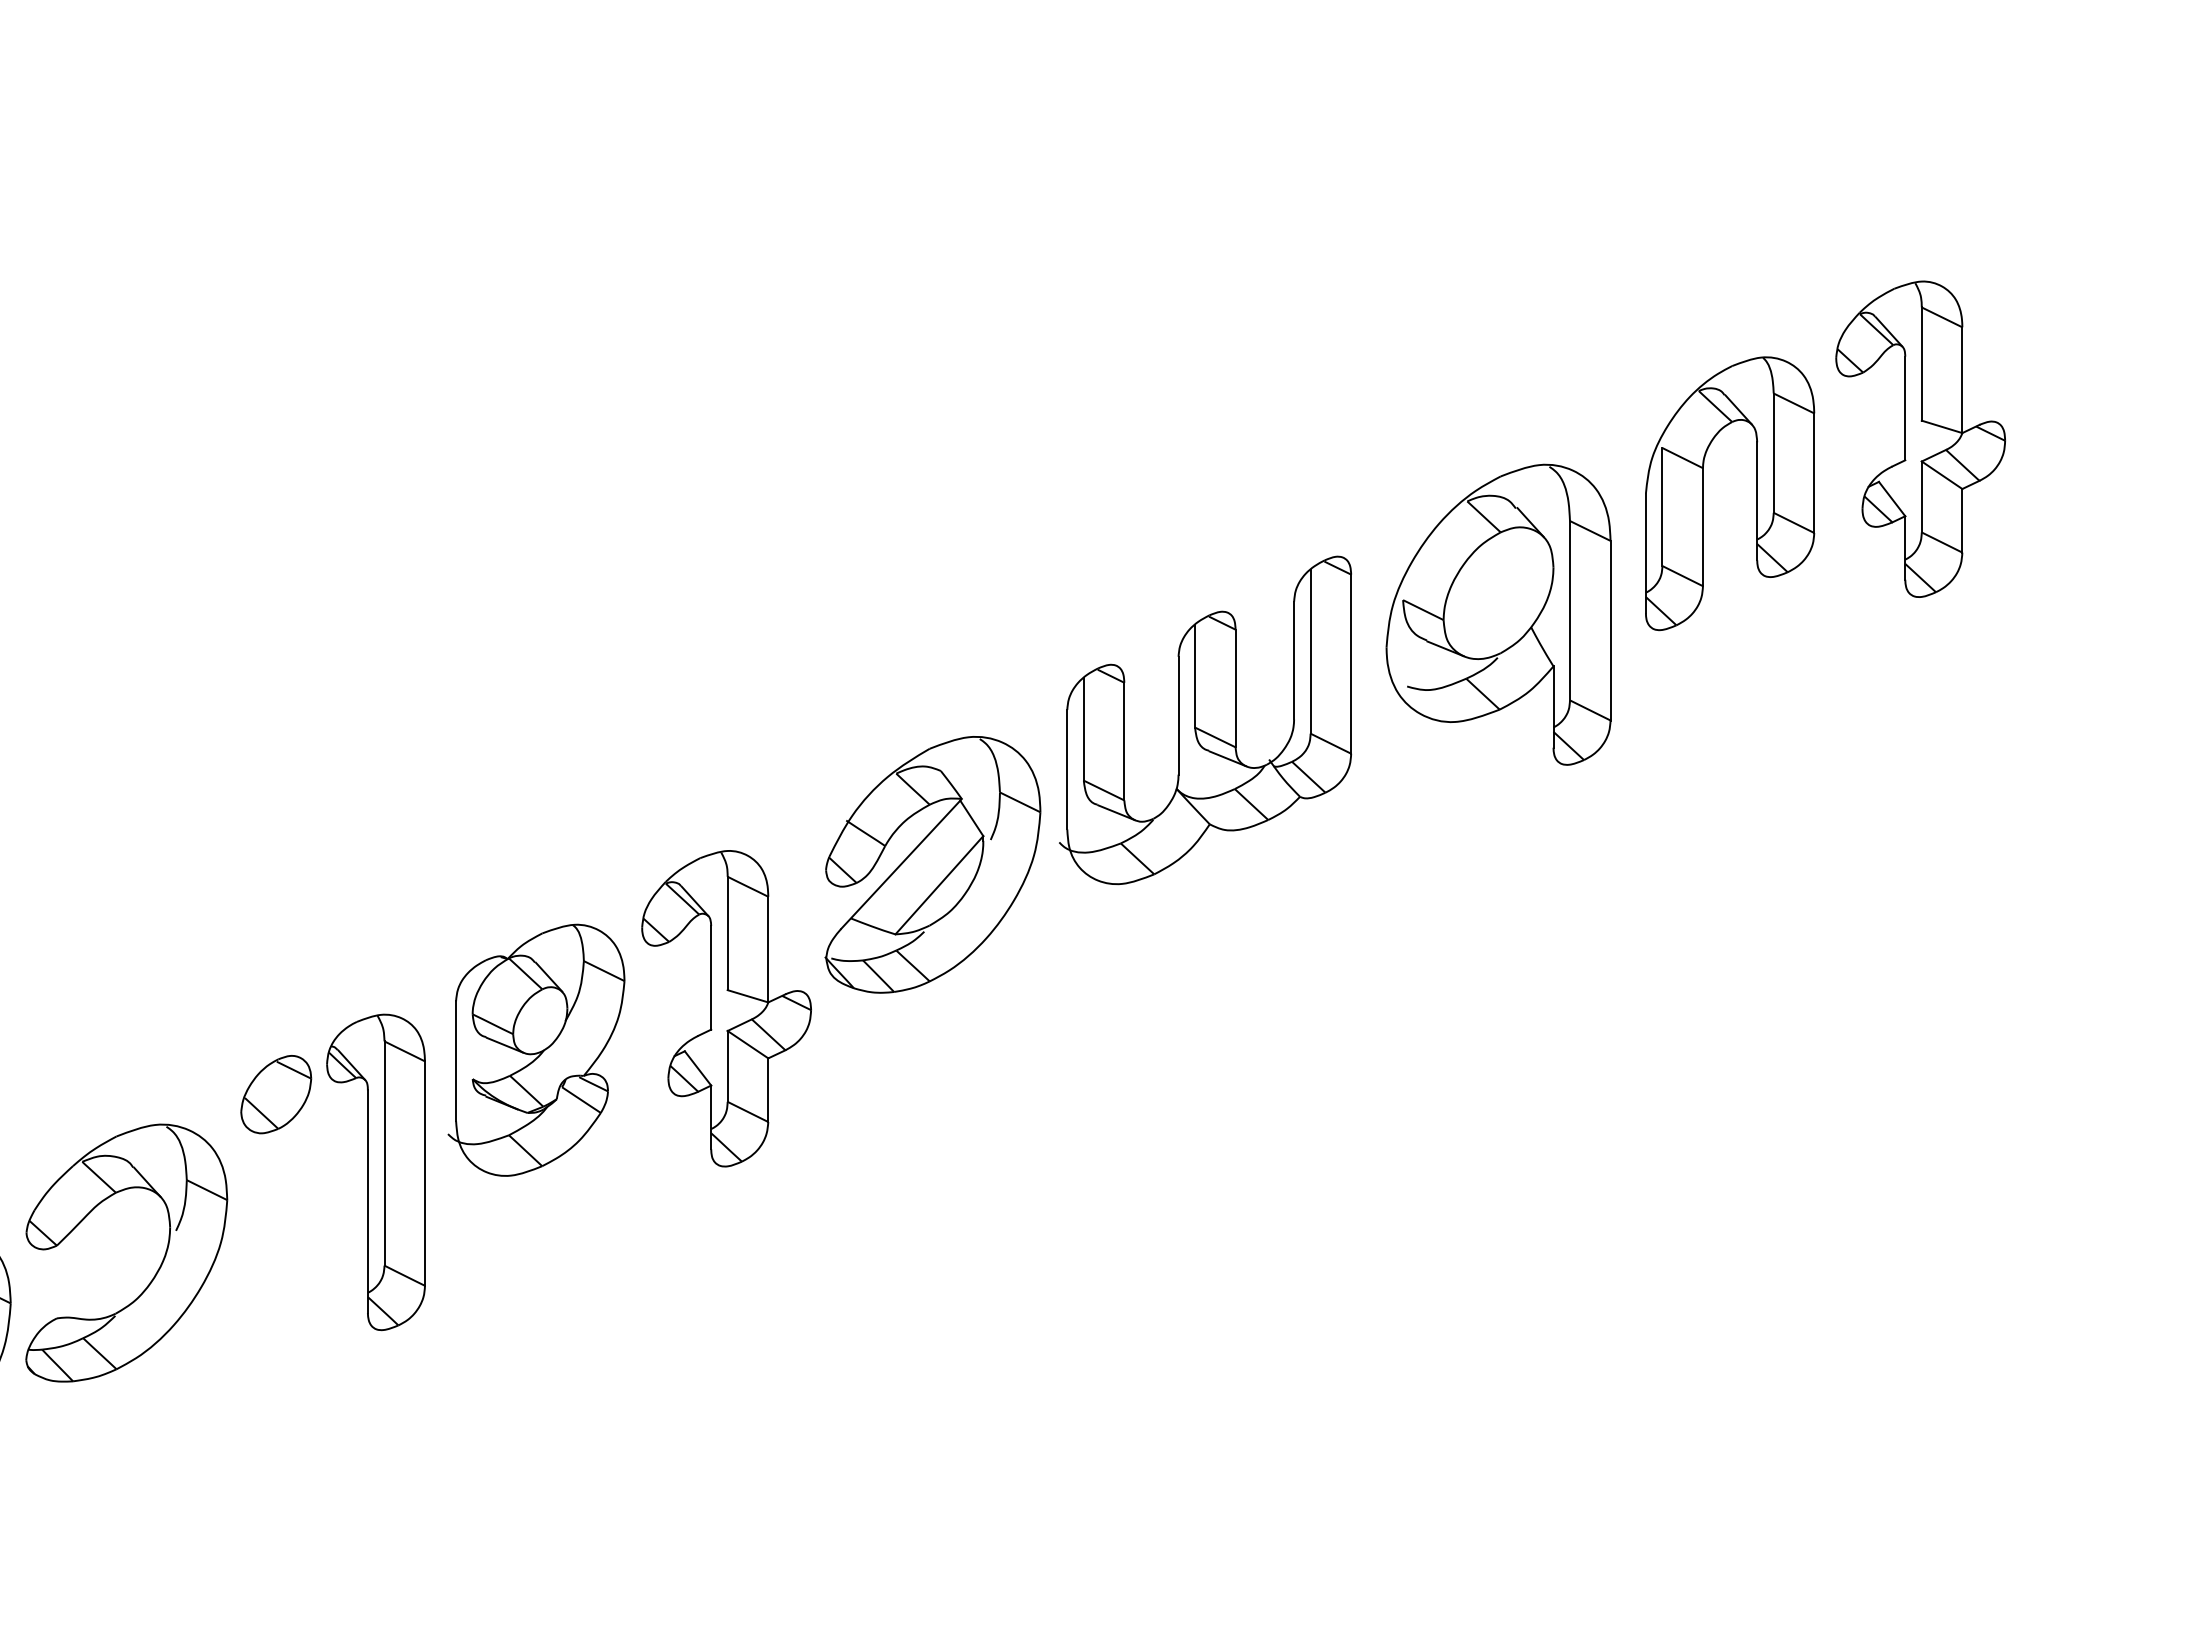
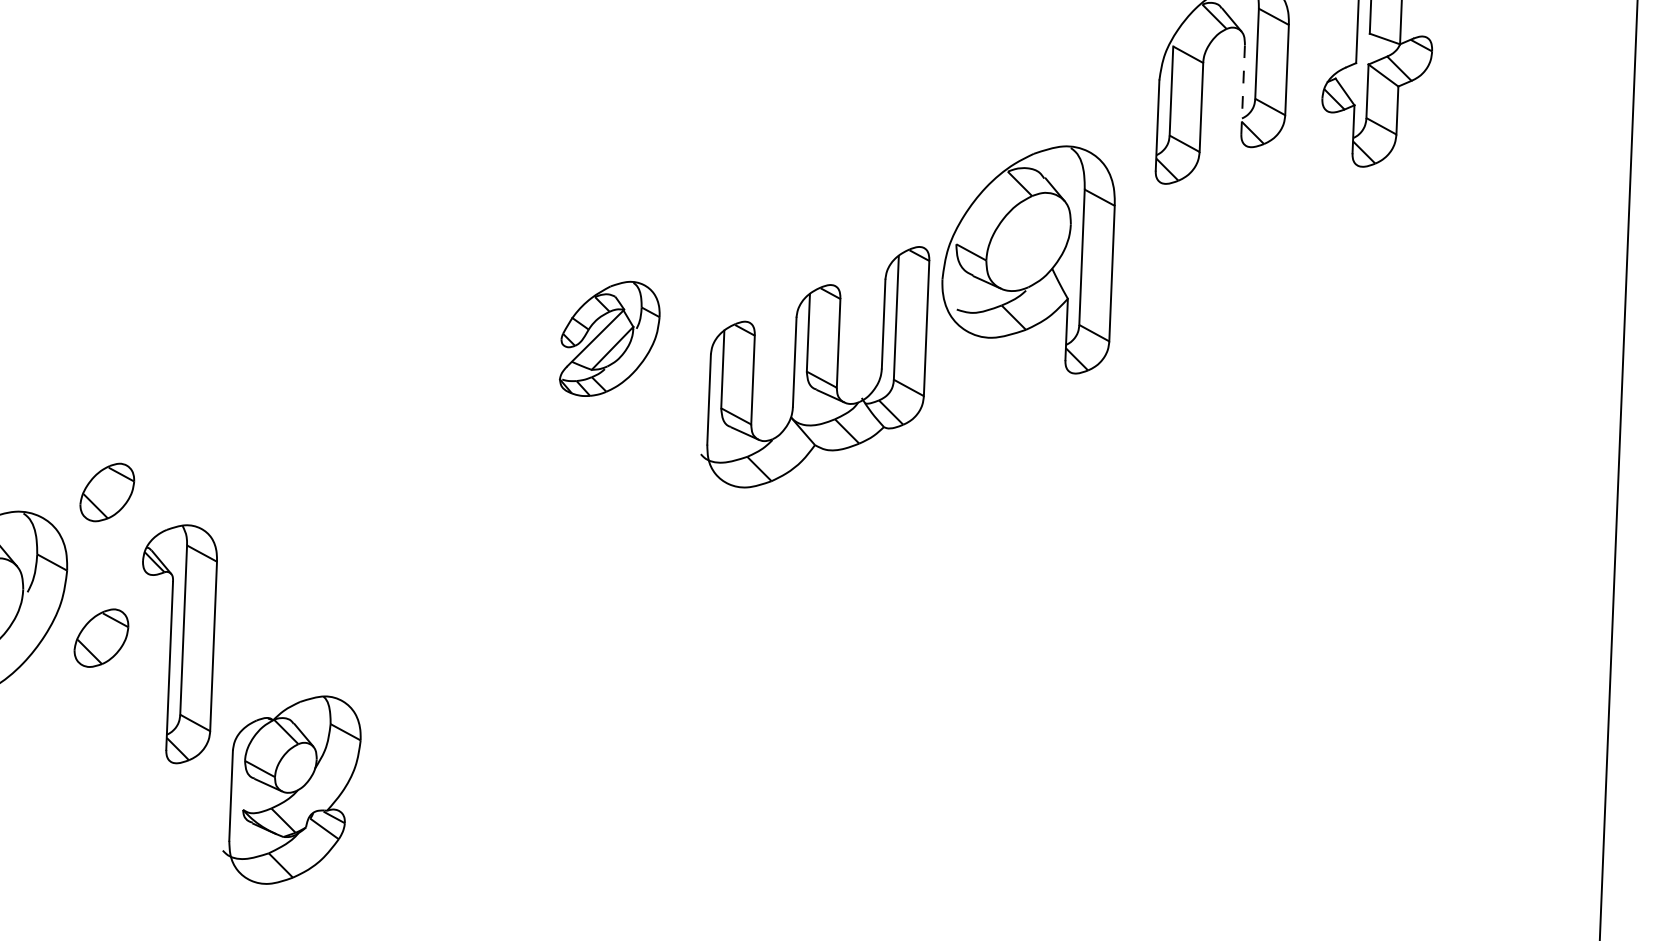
line: (1757, 501) -> (1243, 89), solid -> dashed
part: (1498, 614) -> (1027, 257), moved
part: (1205, 720) -> (814, 366), moved
part: (932, 864) -> (609, 338), size x0.6
part: (726, 1008) -> (449, 441), removed
part: (536, 1049) -> (292, 789), moved
part: (375, 1172) -> (176, 644), moved
part: (276, 1287) -> (101, 638), added

